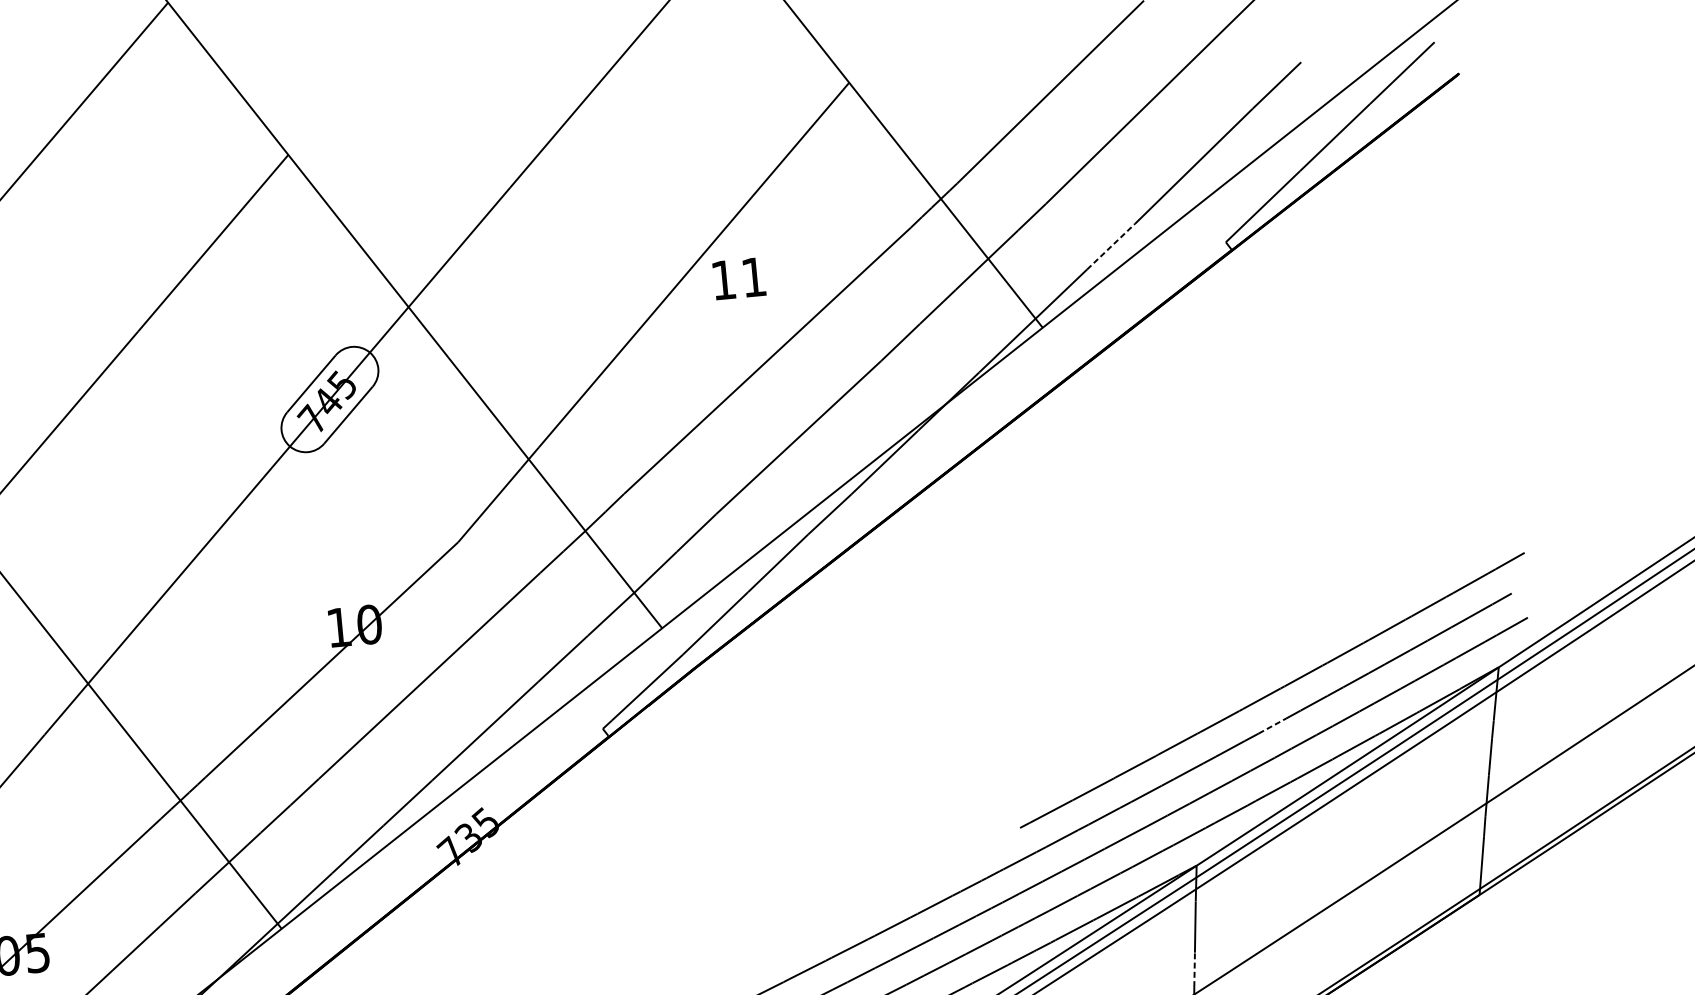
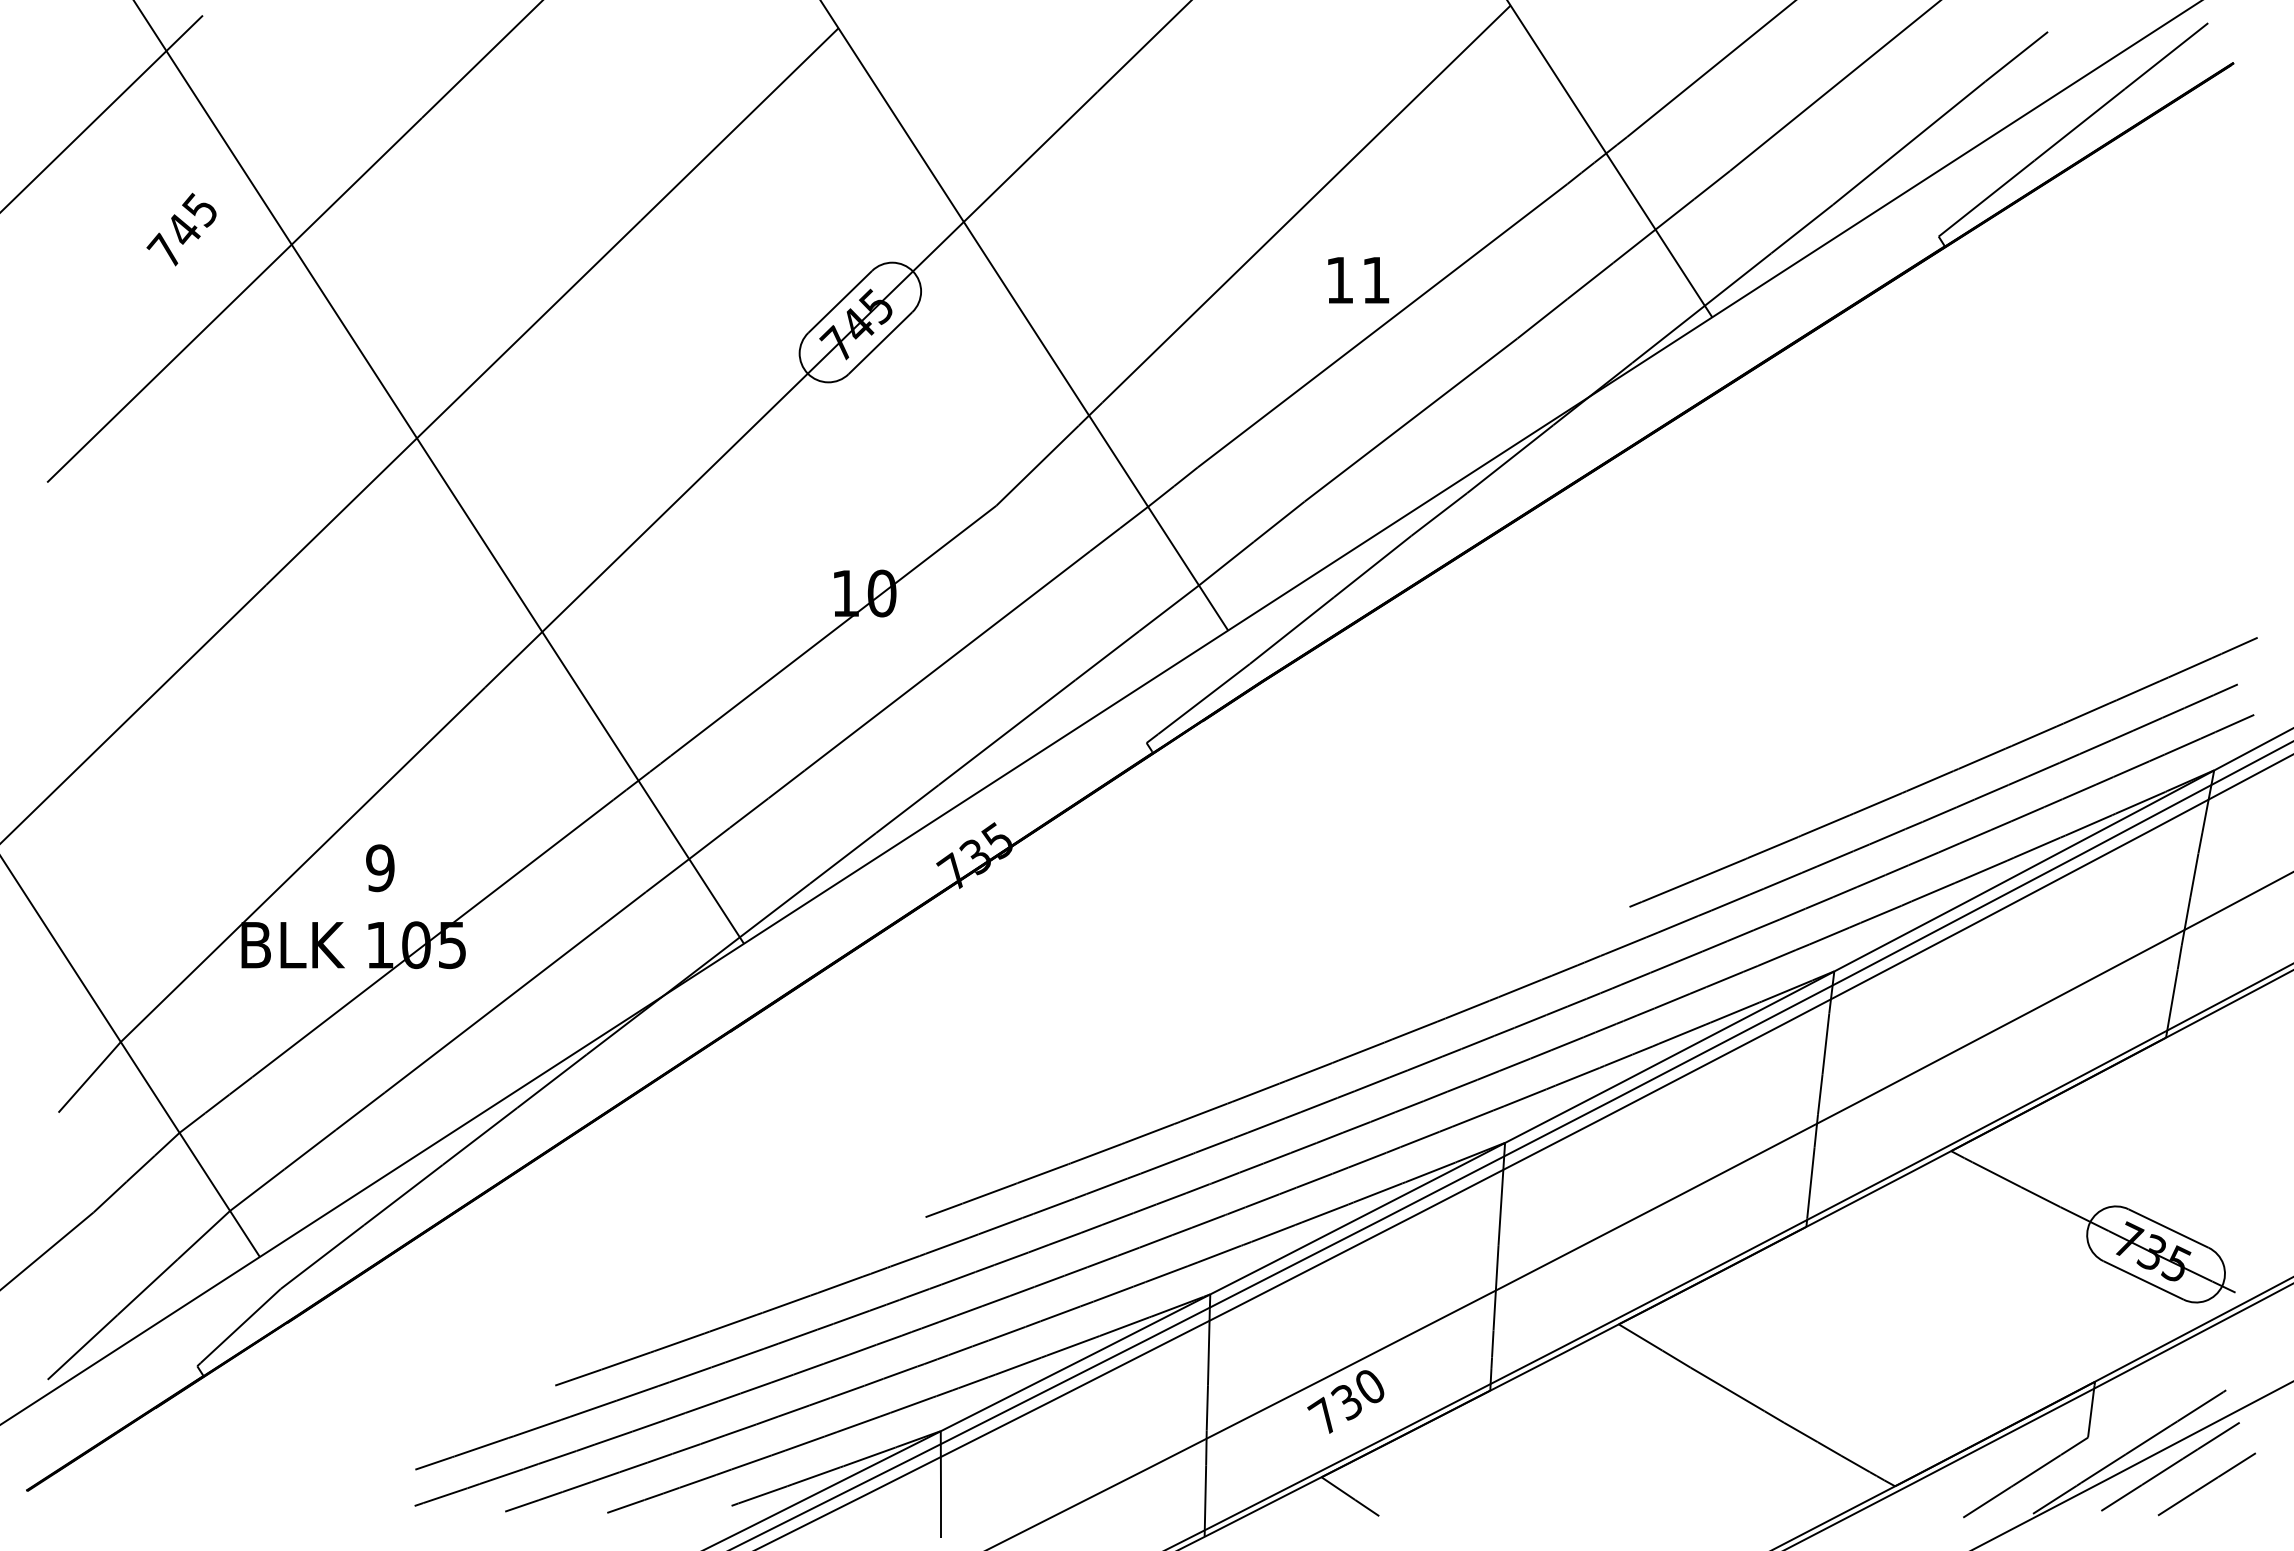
line: (1111, 246) -> (1802, 228), dashed -> solid
text: (739, 278) -> (1358, 280), moved
line: (1272, 726) -> (1939, 814), dashed -> solid
line: (1194, 969) -> (1820, 1094), dashed -> solid

